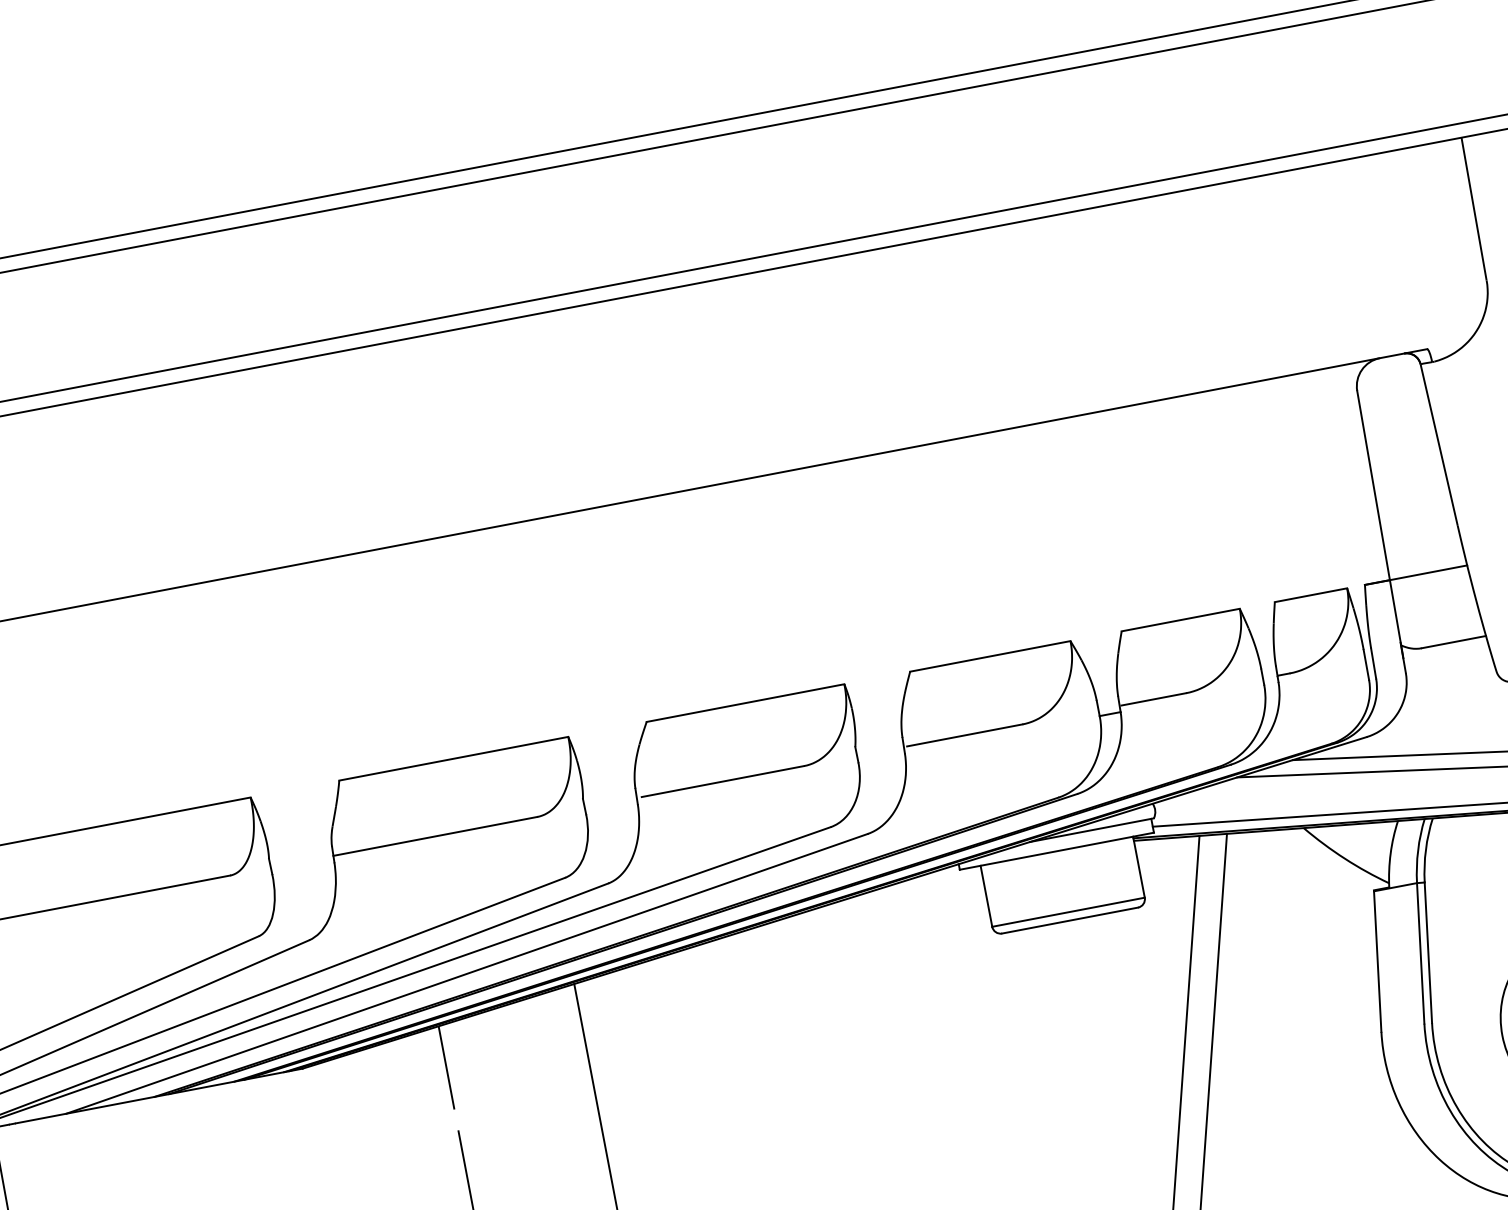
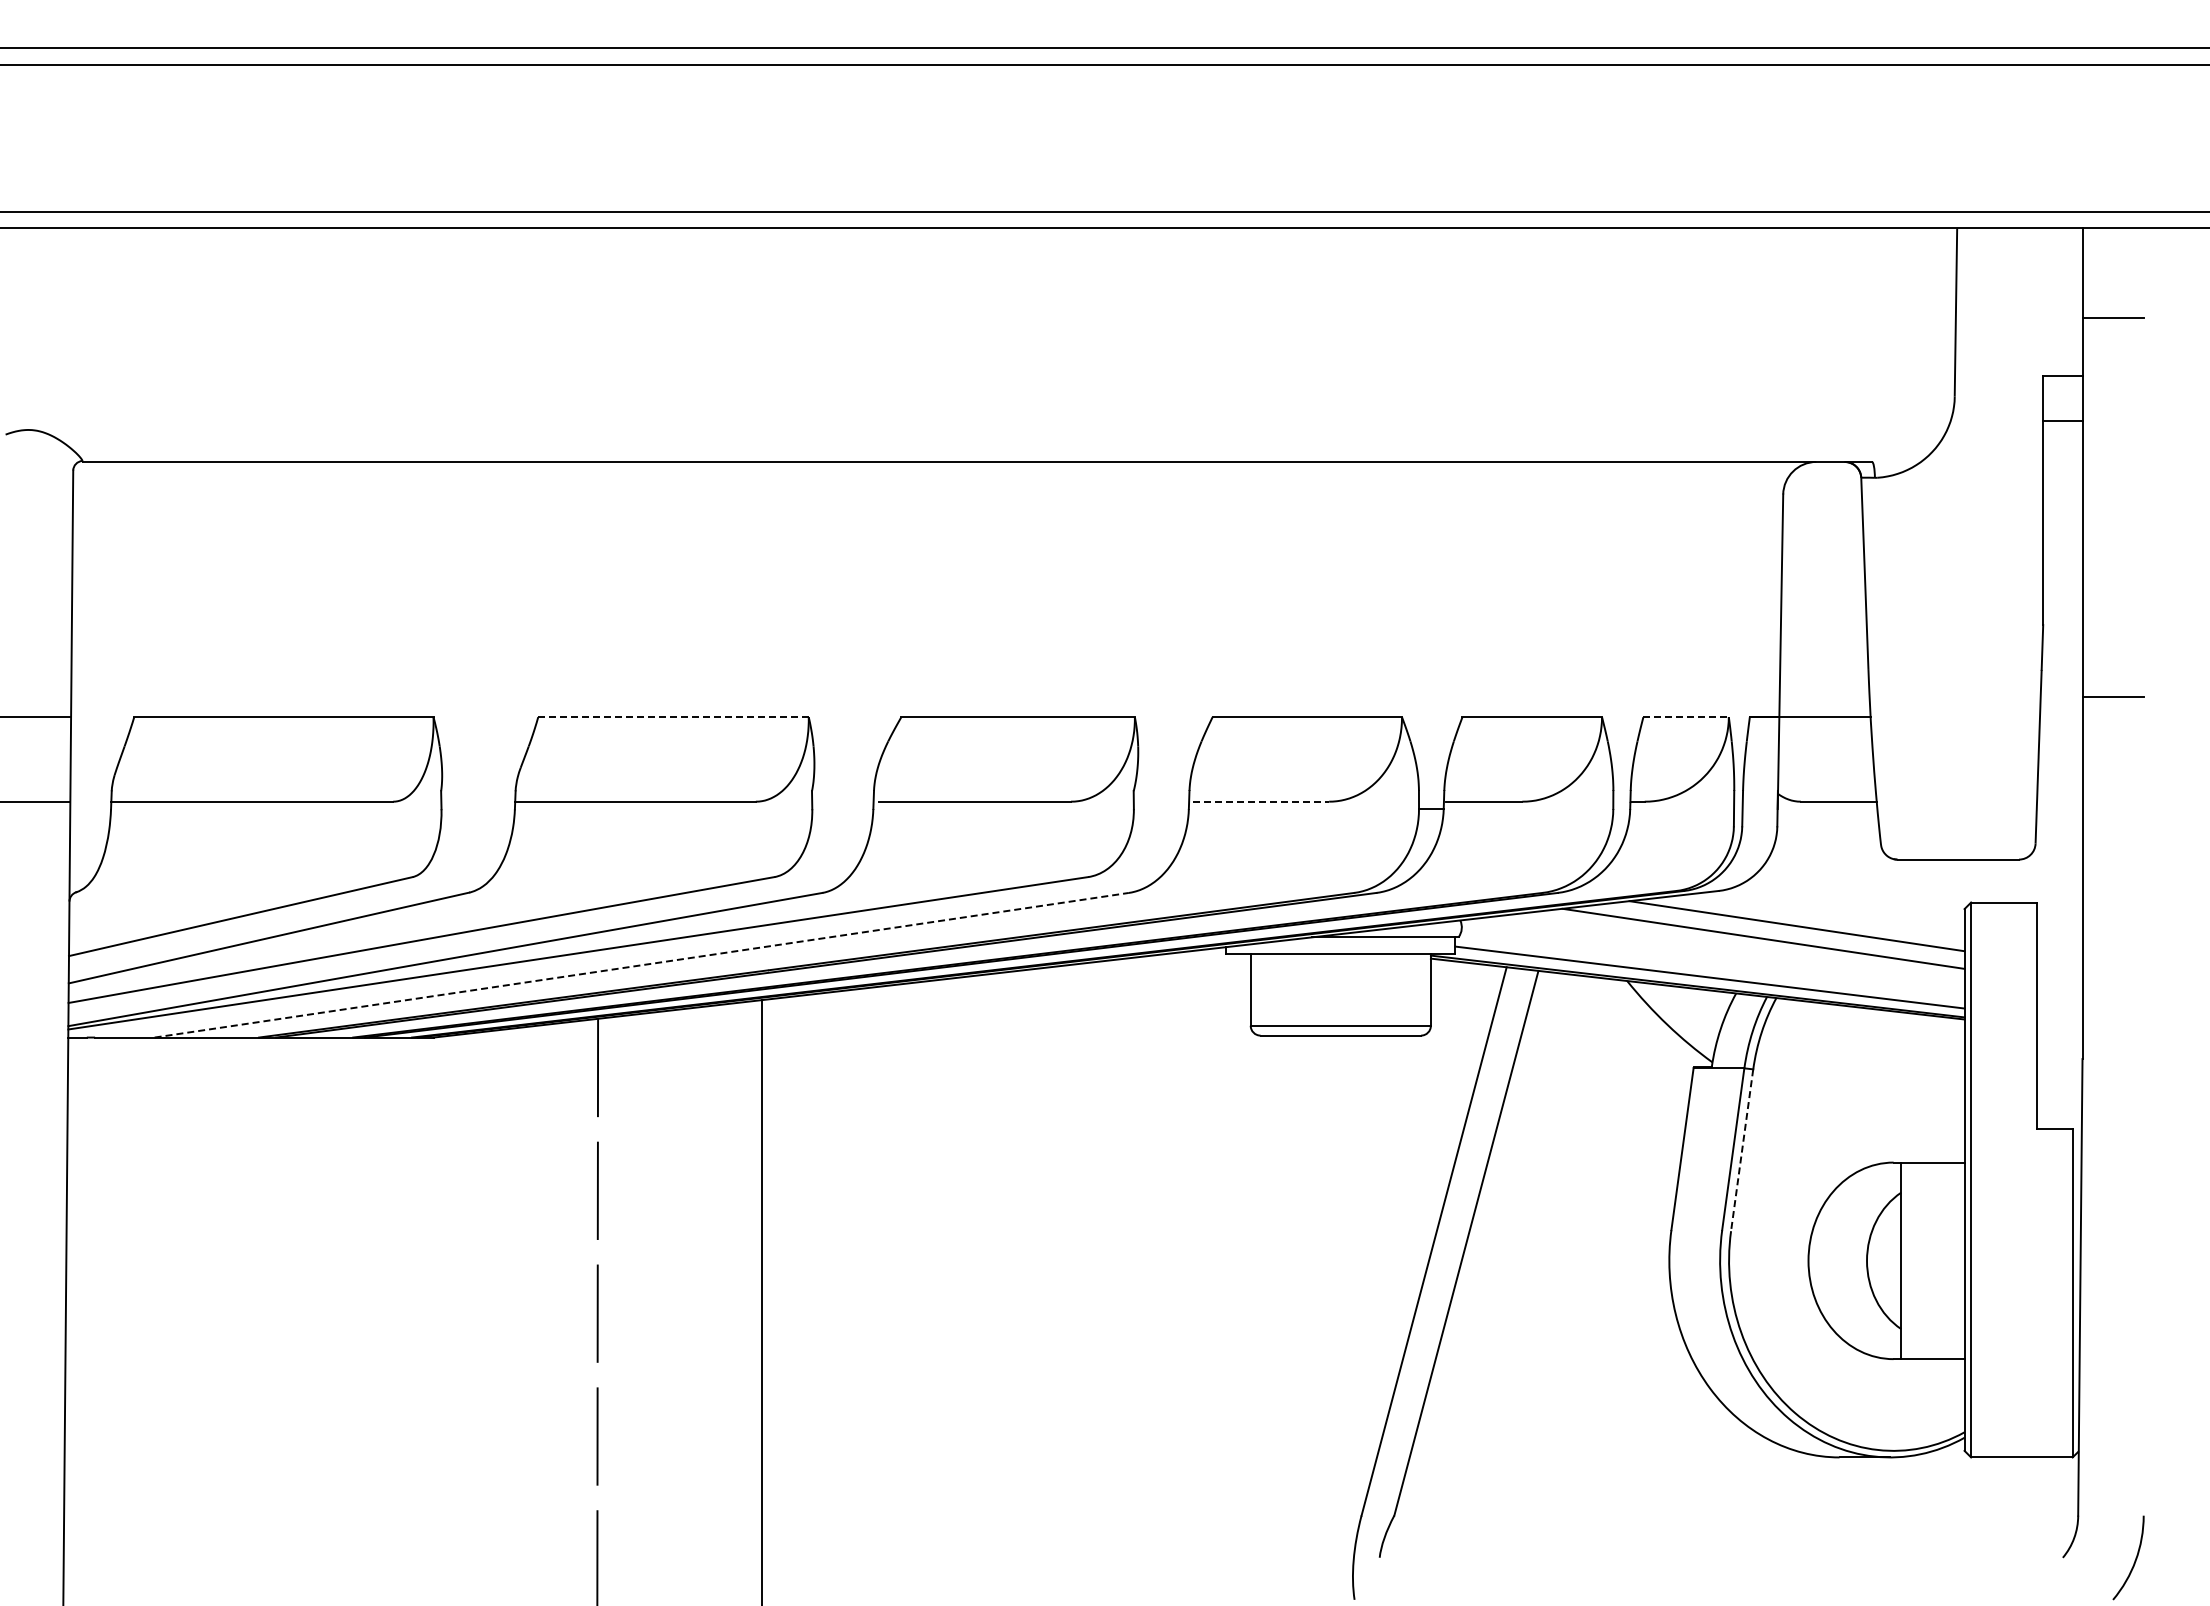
line: (1311, 595) -> (1686, 717), solid -> dashed
line: (965, 735) -> (1261, 801), solid -> dashed
line: (454, 758) -> (674, 717), solid -> dashed
line: (1428, 952) -> (1742, 1150), solid -> dashed
line: (467, 973) -> (642, 965), solid -> dashed

